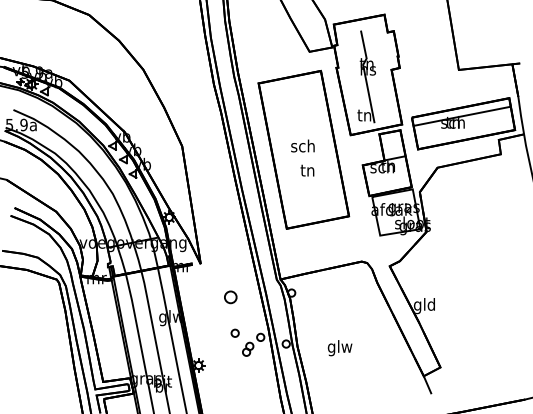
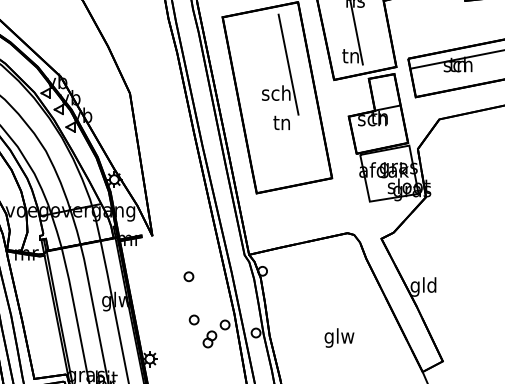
line: (312, 122) -> (287, 64), added
part: (230, 297) -> (188, 276), size x0.62
text: (339, 348) -> (338, 338), moved

